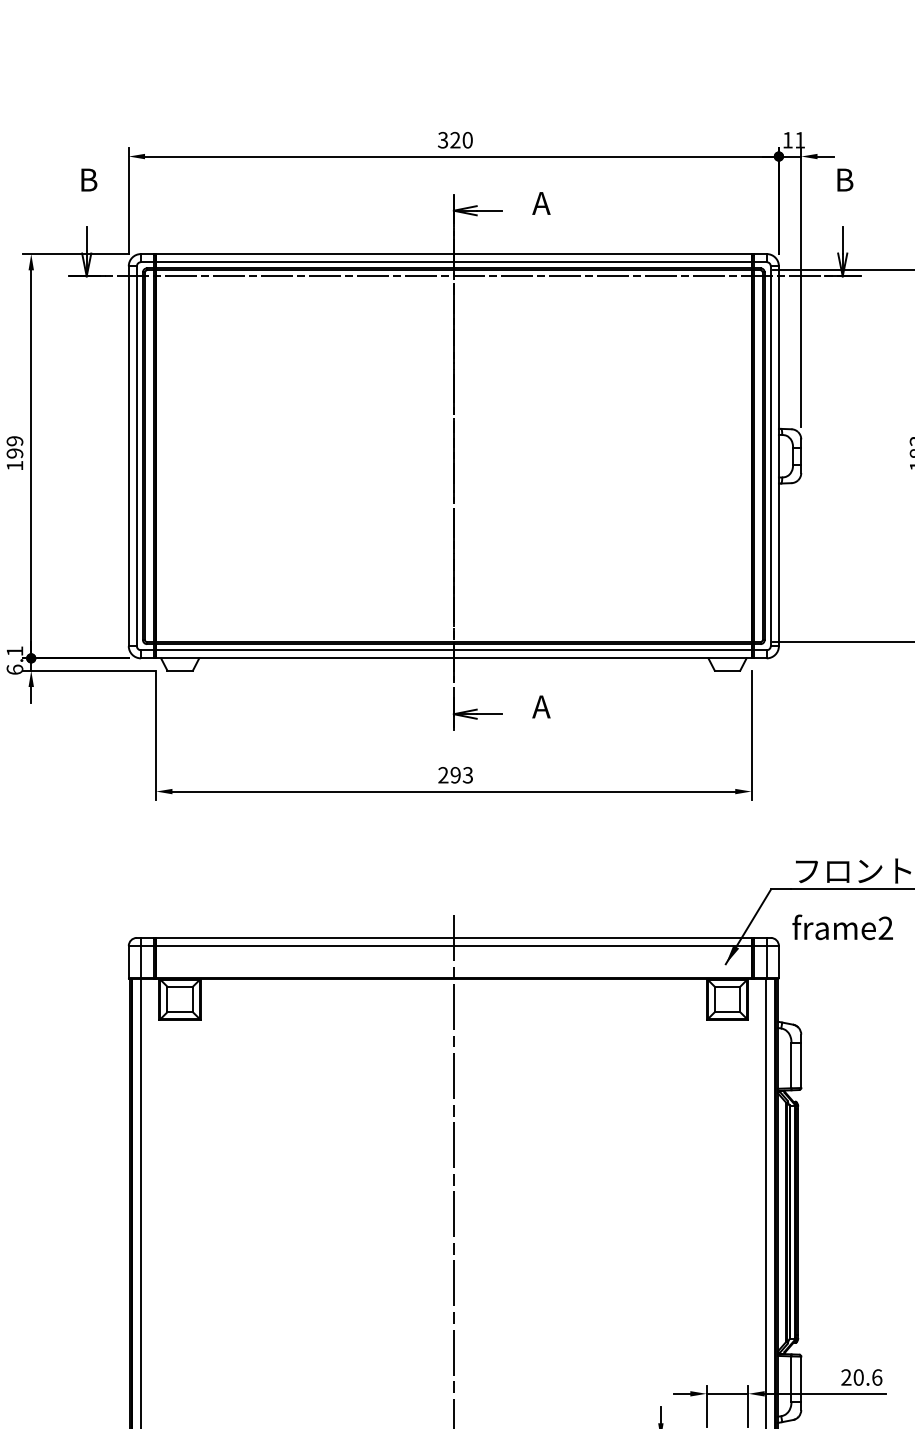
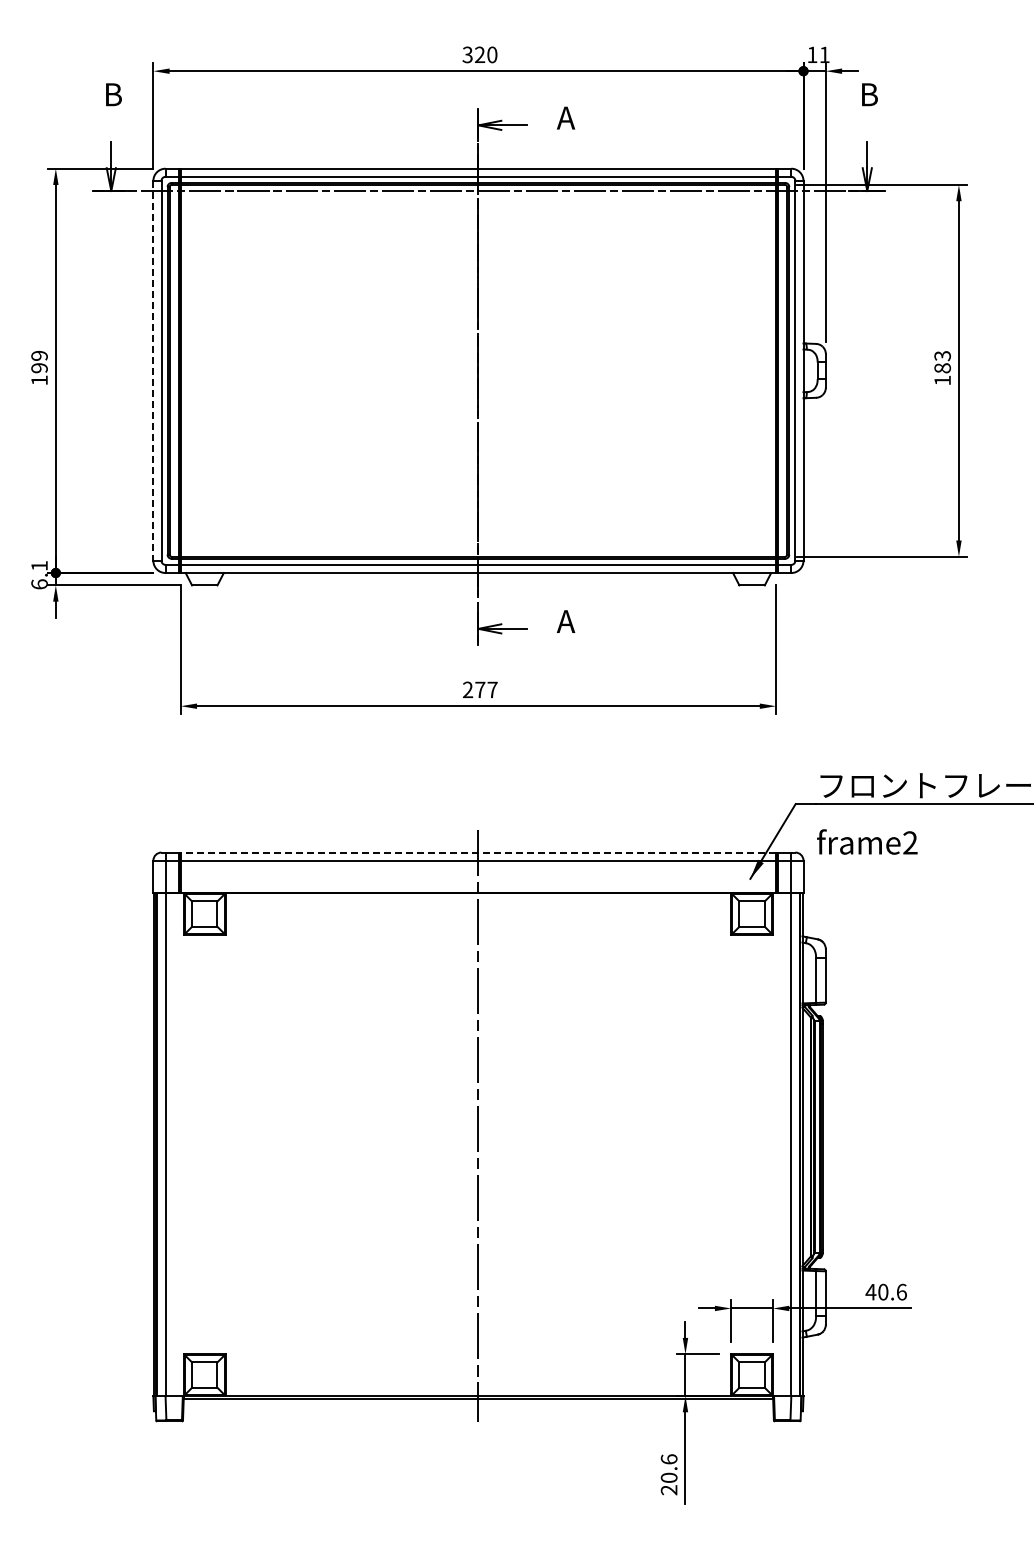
line: (128, 455) -> (153, 370), solid -> dashed
text: (461, 774) -> (486, 689), 293 -> 277
line: (453, 937) -> (478, 852), solid -> dashed
text: (845, 1376) -> (870, 1291), 20.6 -> 40.6

